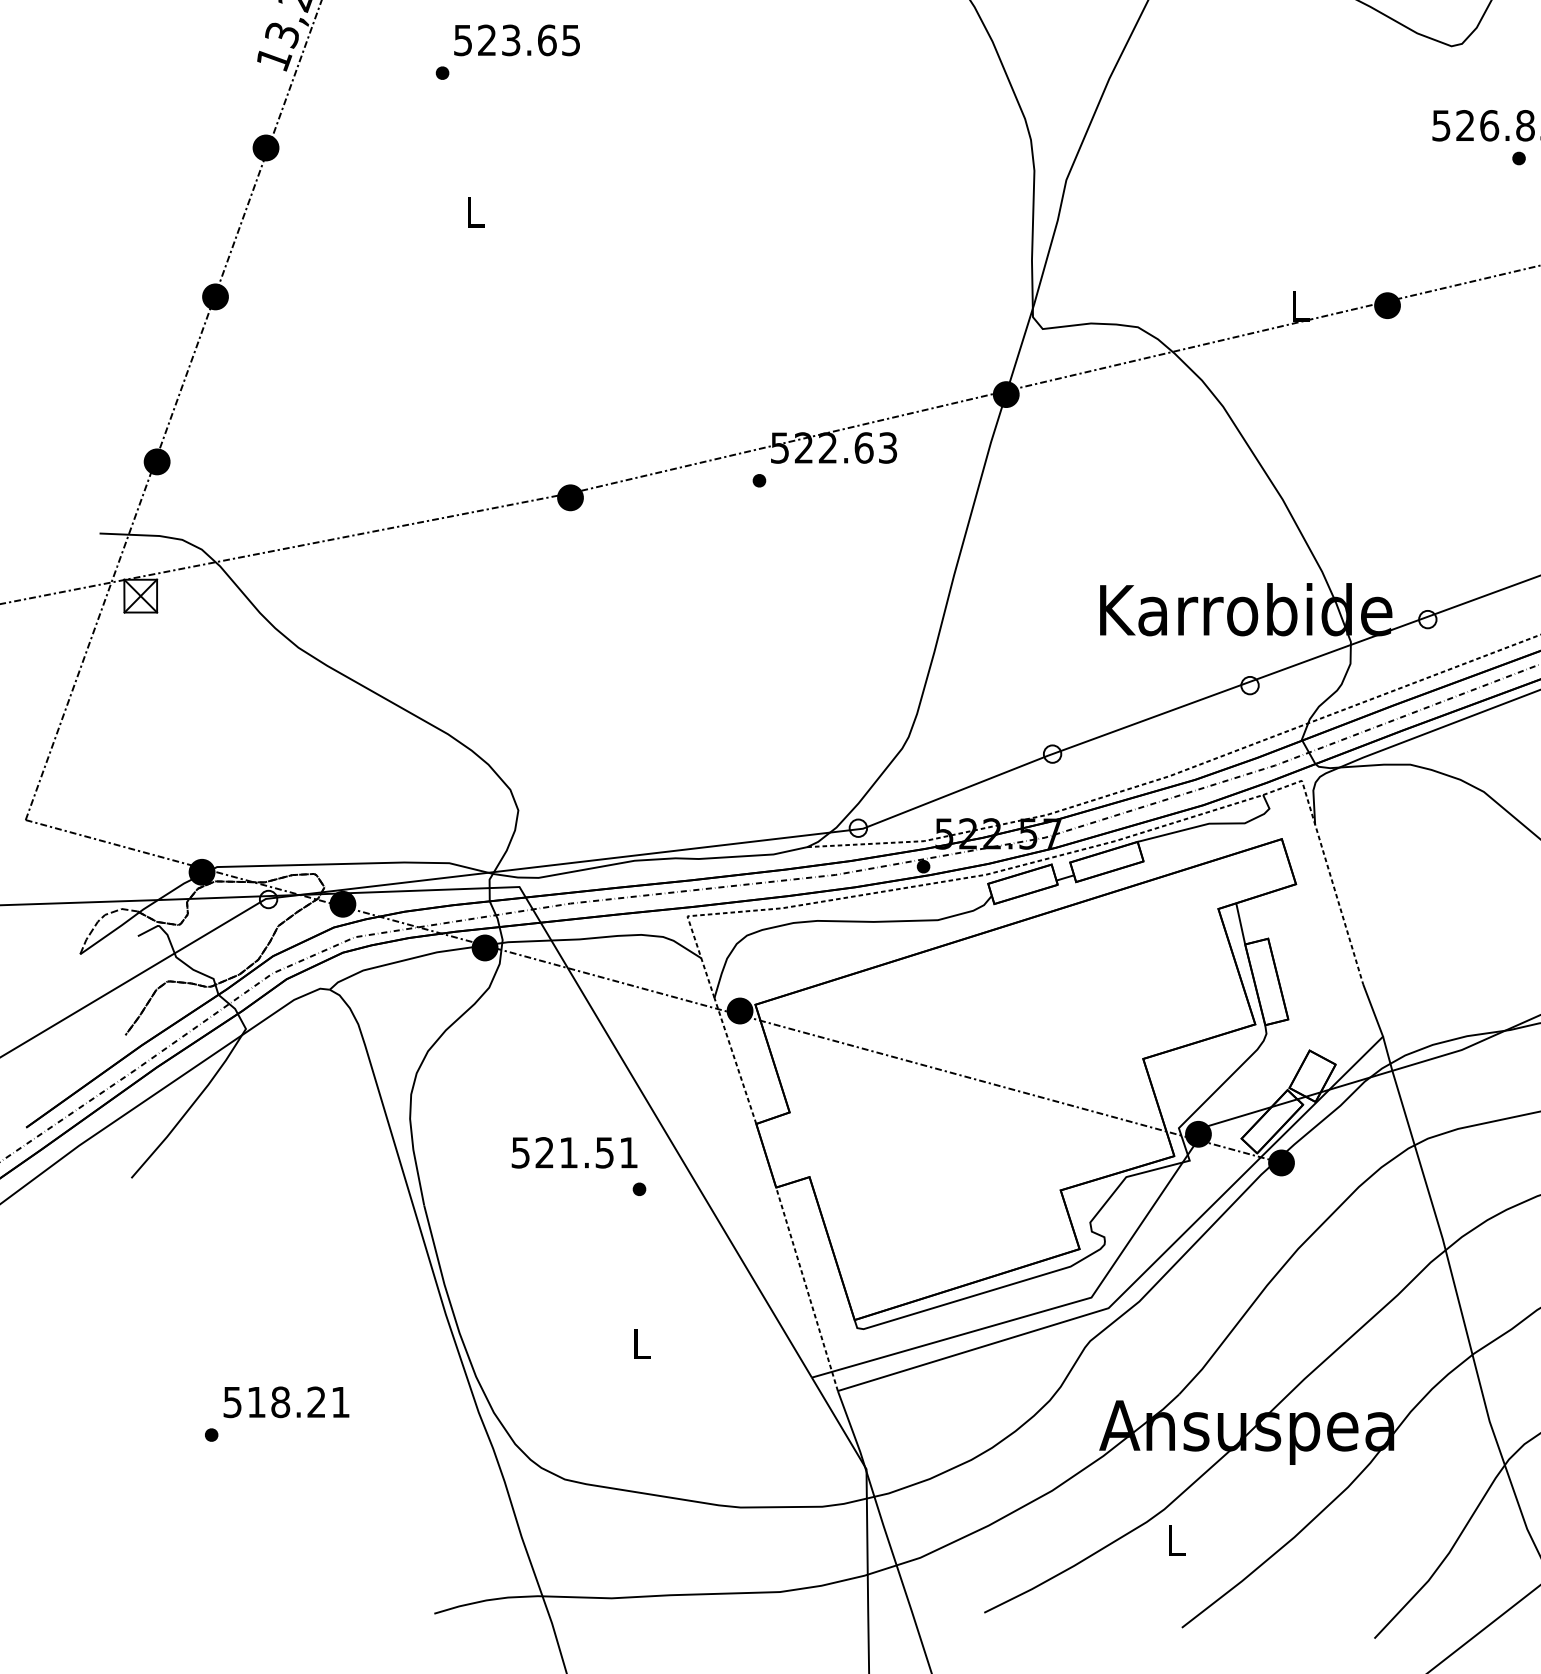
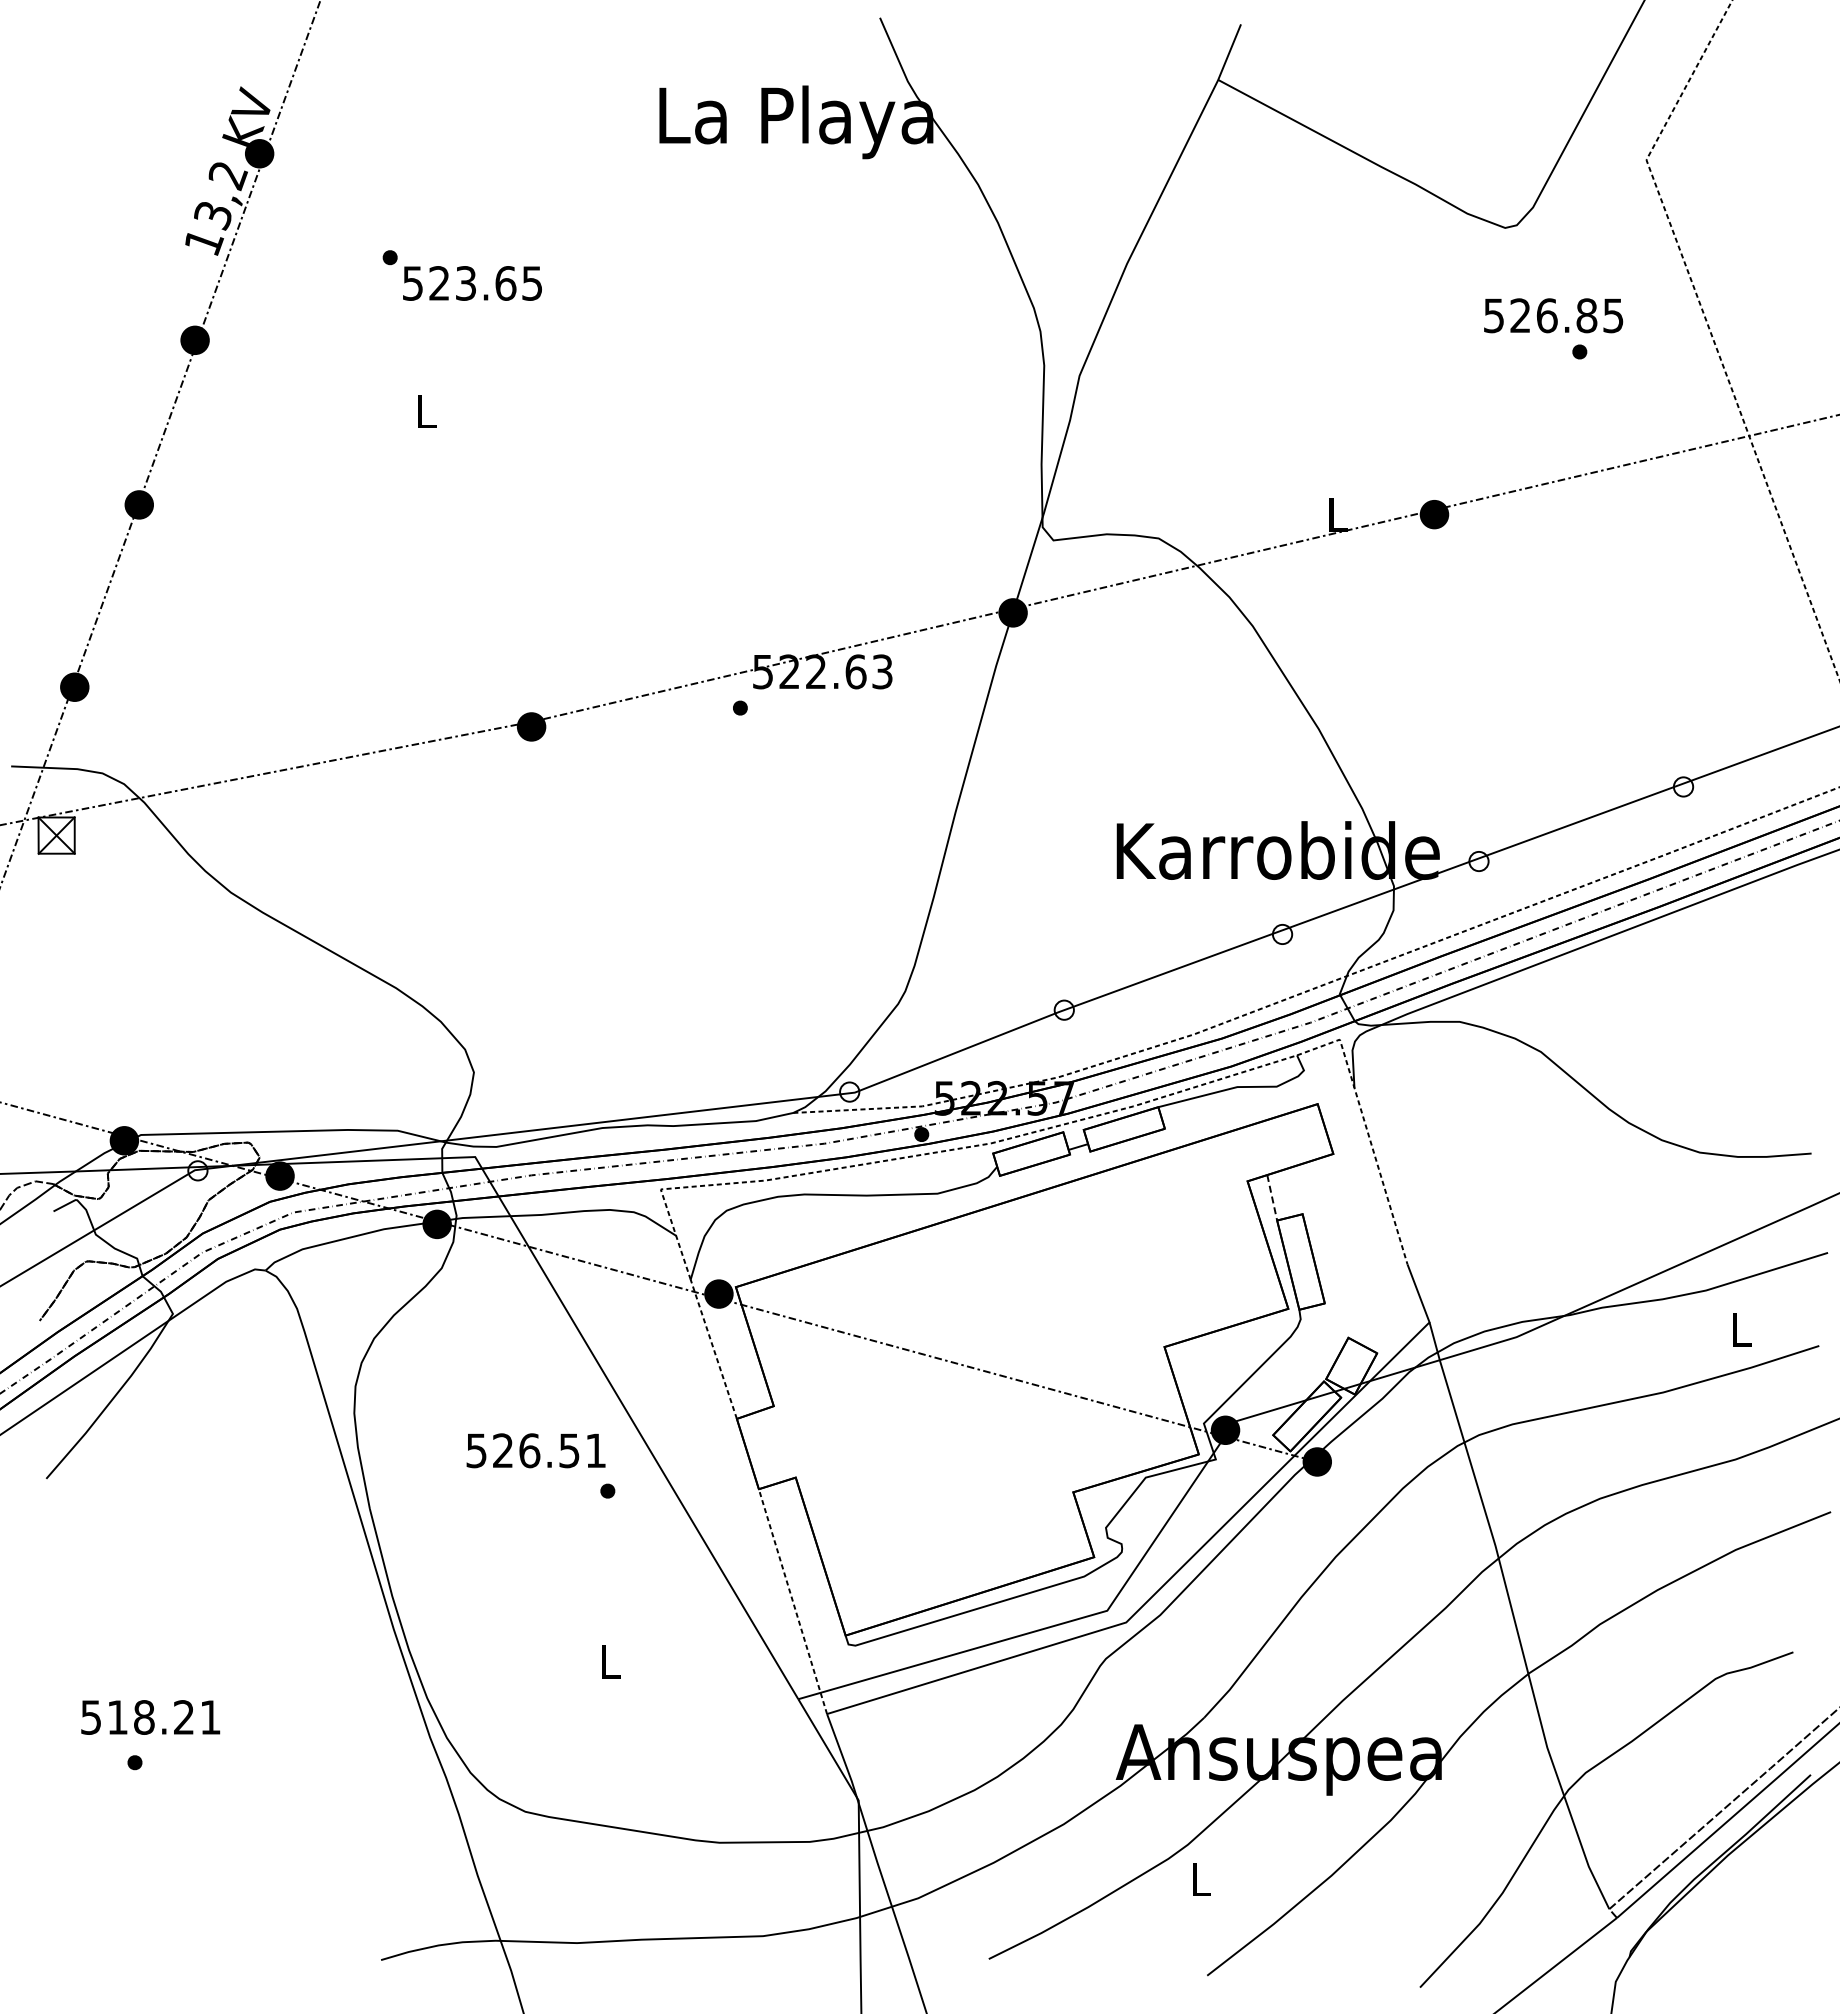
text: (517, 40) -> (472, 283), moved
line: (1240, 924) -> (1272, 1198), solid -> dashed
text: (568, 1152) -> (529, 1450), 521.51 -> 526.51
text: (286, 1402) -> (150, 1717), moved

